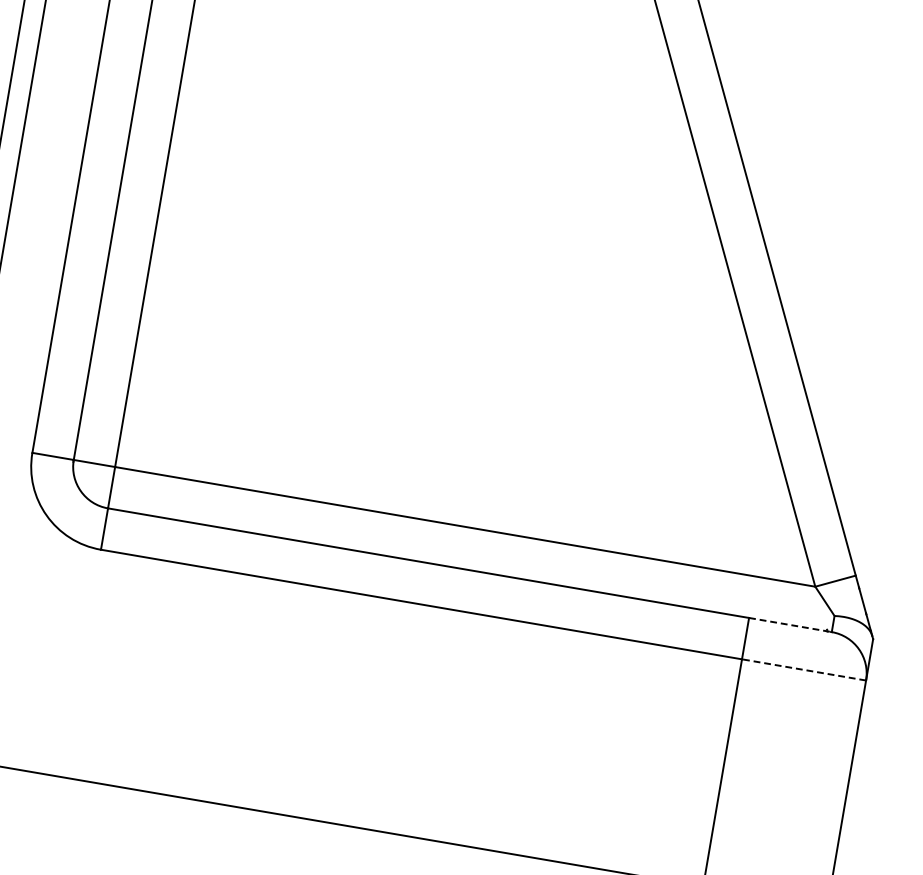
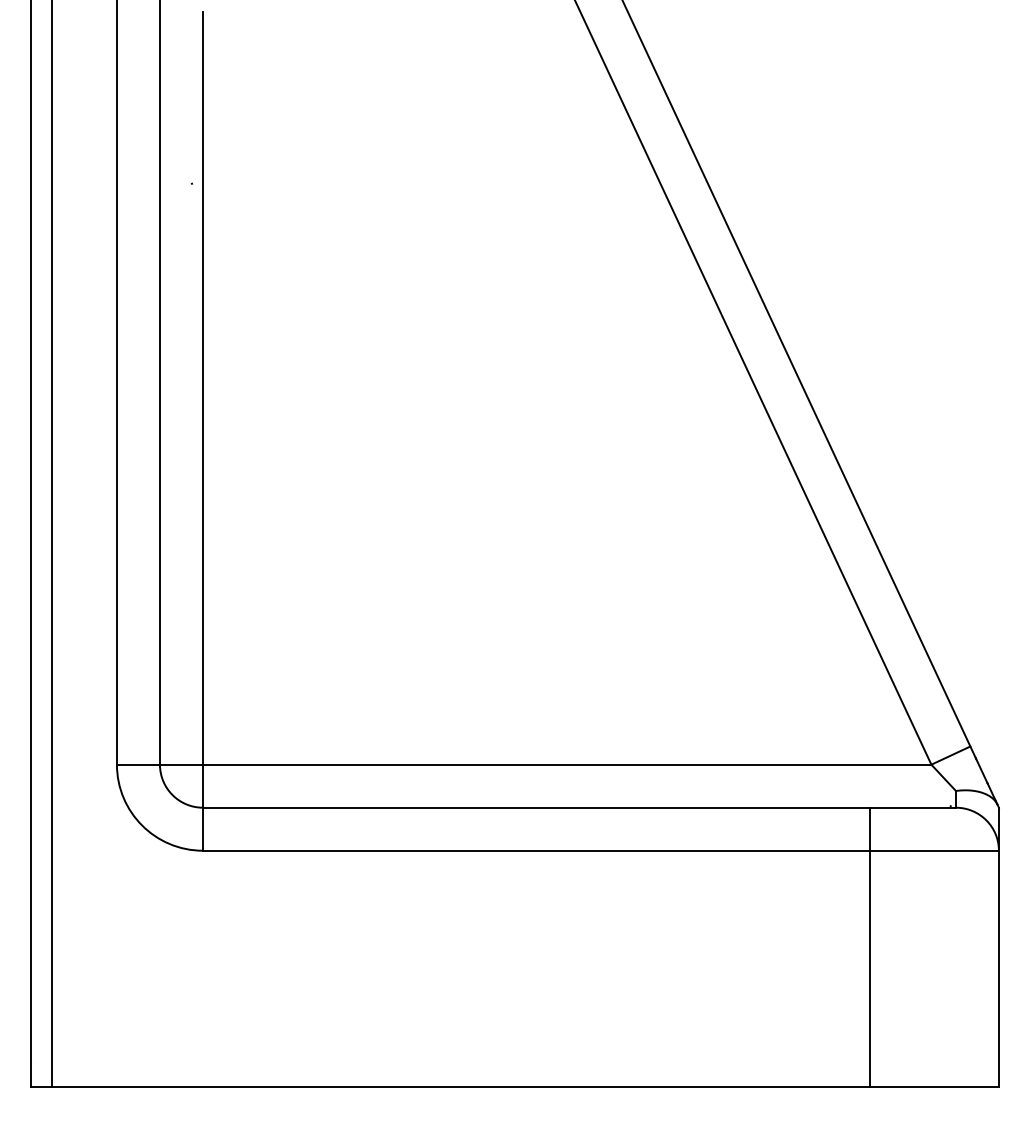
line: (791, 624) -> (913, 807), dashed -> solid
line: (804, 669) -> (934, 850), dashed -> solid

